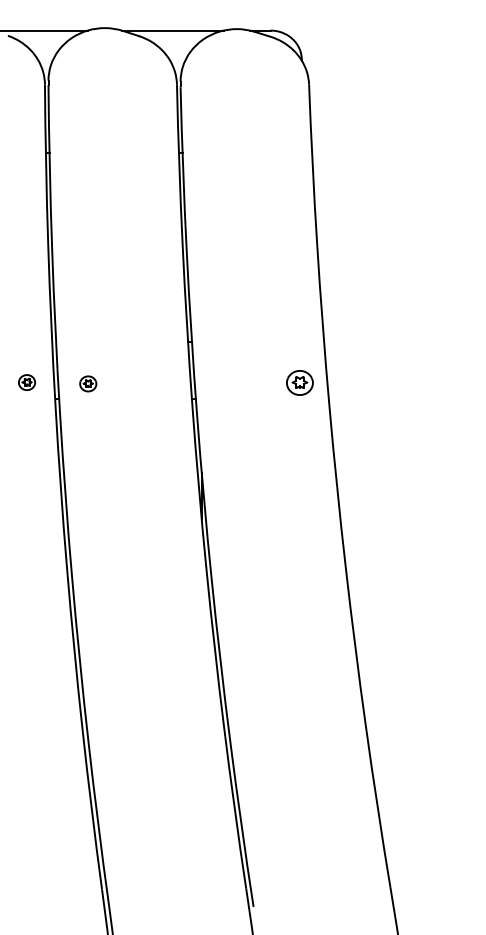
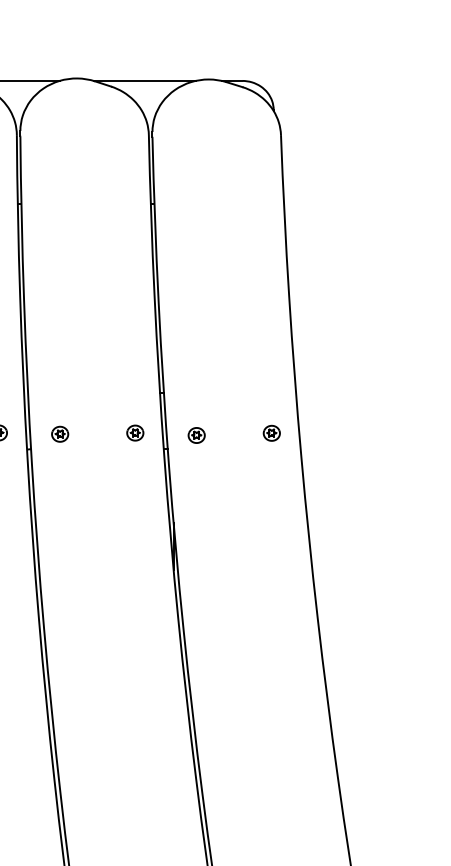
part: (163, 382) -> (135, 432), added
part: (299, 382) -> (271, 432), size x0.62
part: (224, 384) -> (196, 434), added

